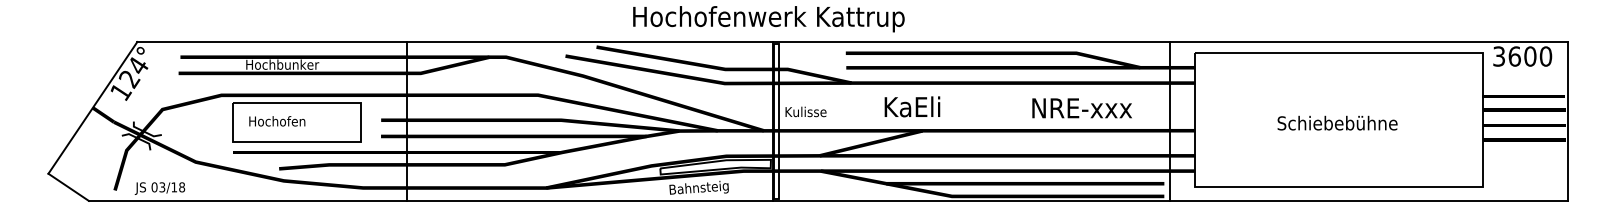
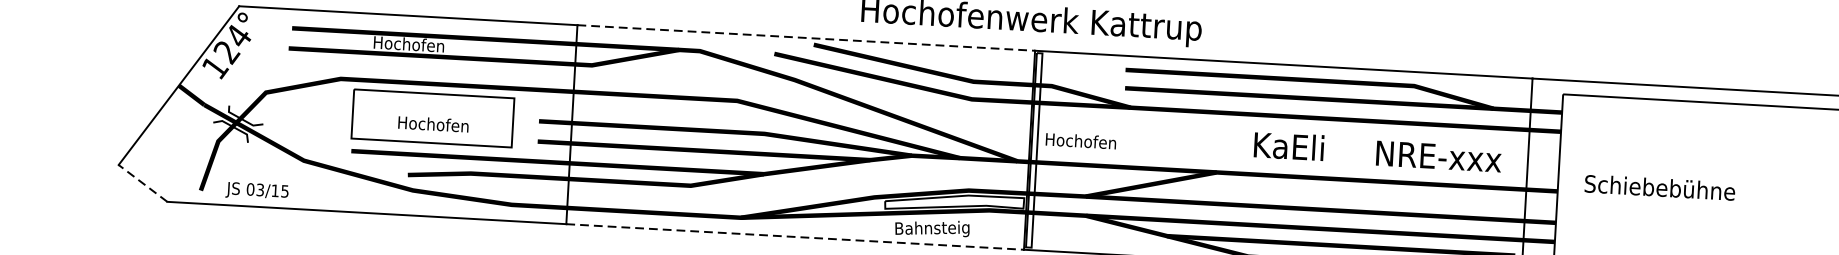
line: (590, 42) -> (806, 38), solid -> dashed
text: (298, 64) -> (439, 45), Hochbunker -> Hochofen
text: (912, 106) -> (1289, 145), moved
text: (1081, 108) -> (1438, 156), moved
text: (814, 111) -> (1082, 140), Kulisse -> Hochofen
text: (277, 121) -> (433, 124), moved
text: (1337, 122) -> (1659, 186), moved
line: (68, 187) -> (142, 183), solid -> dashed
text: (182, 187) -> (285, 191), 03/18 -> 03/15
line: (590, 200) -> (795, 236), solid -> dashed

